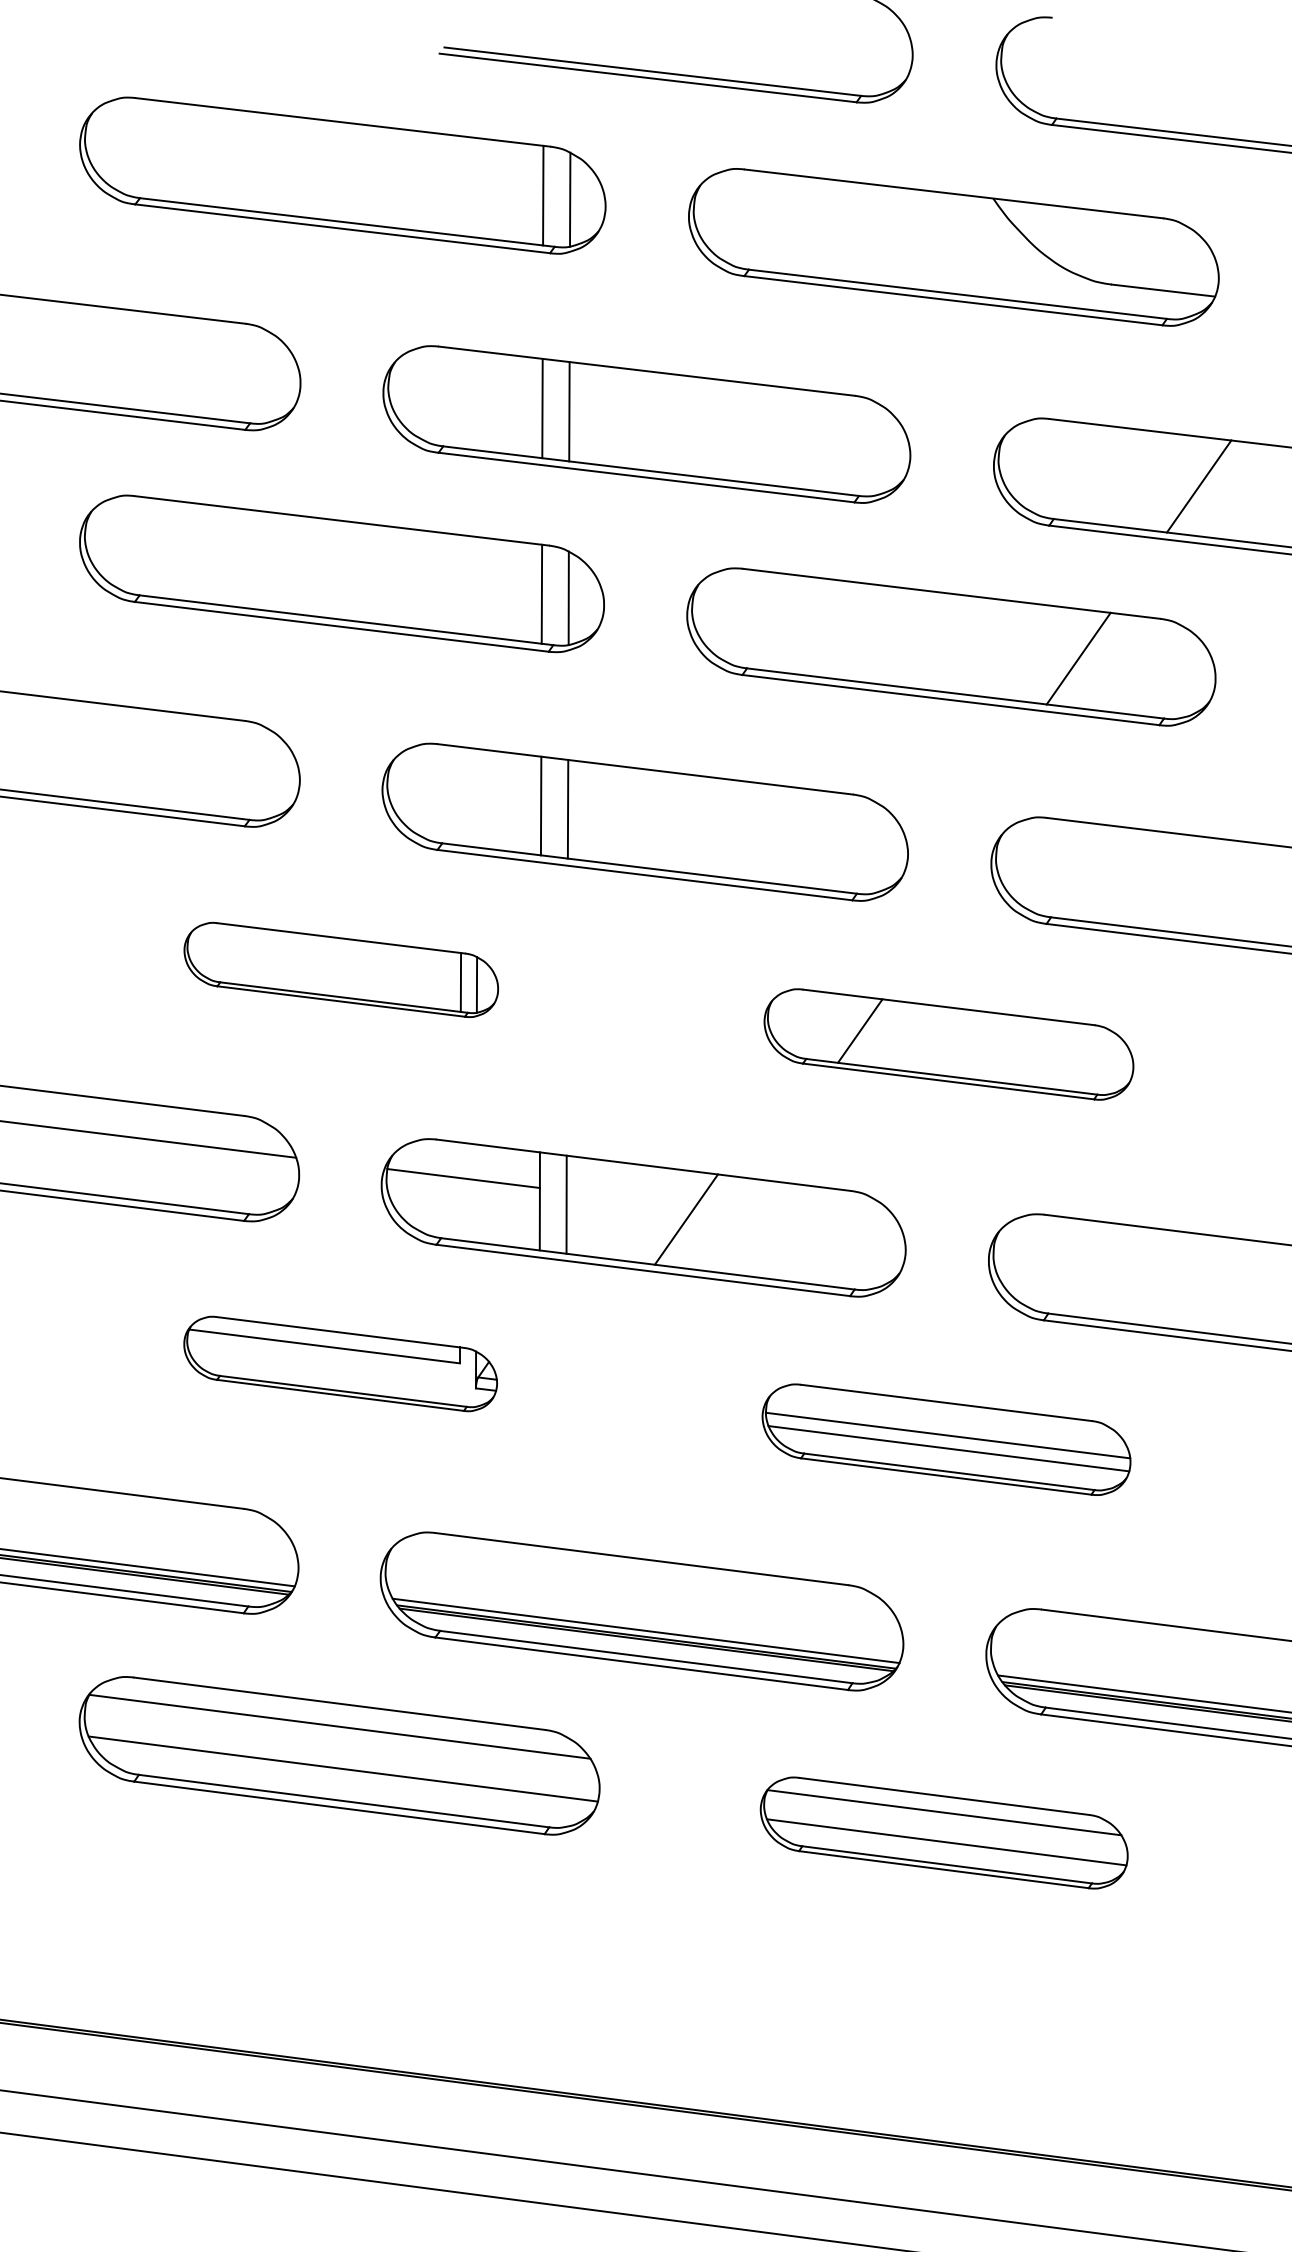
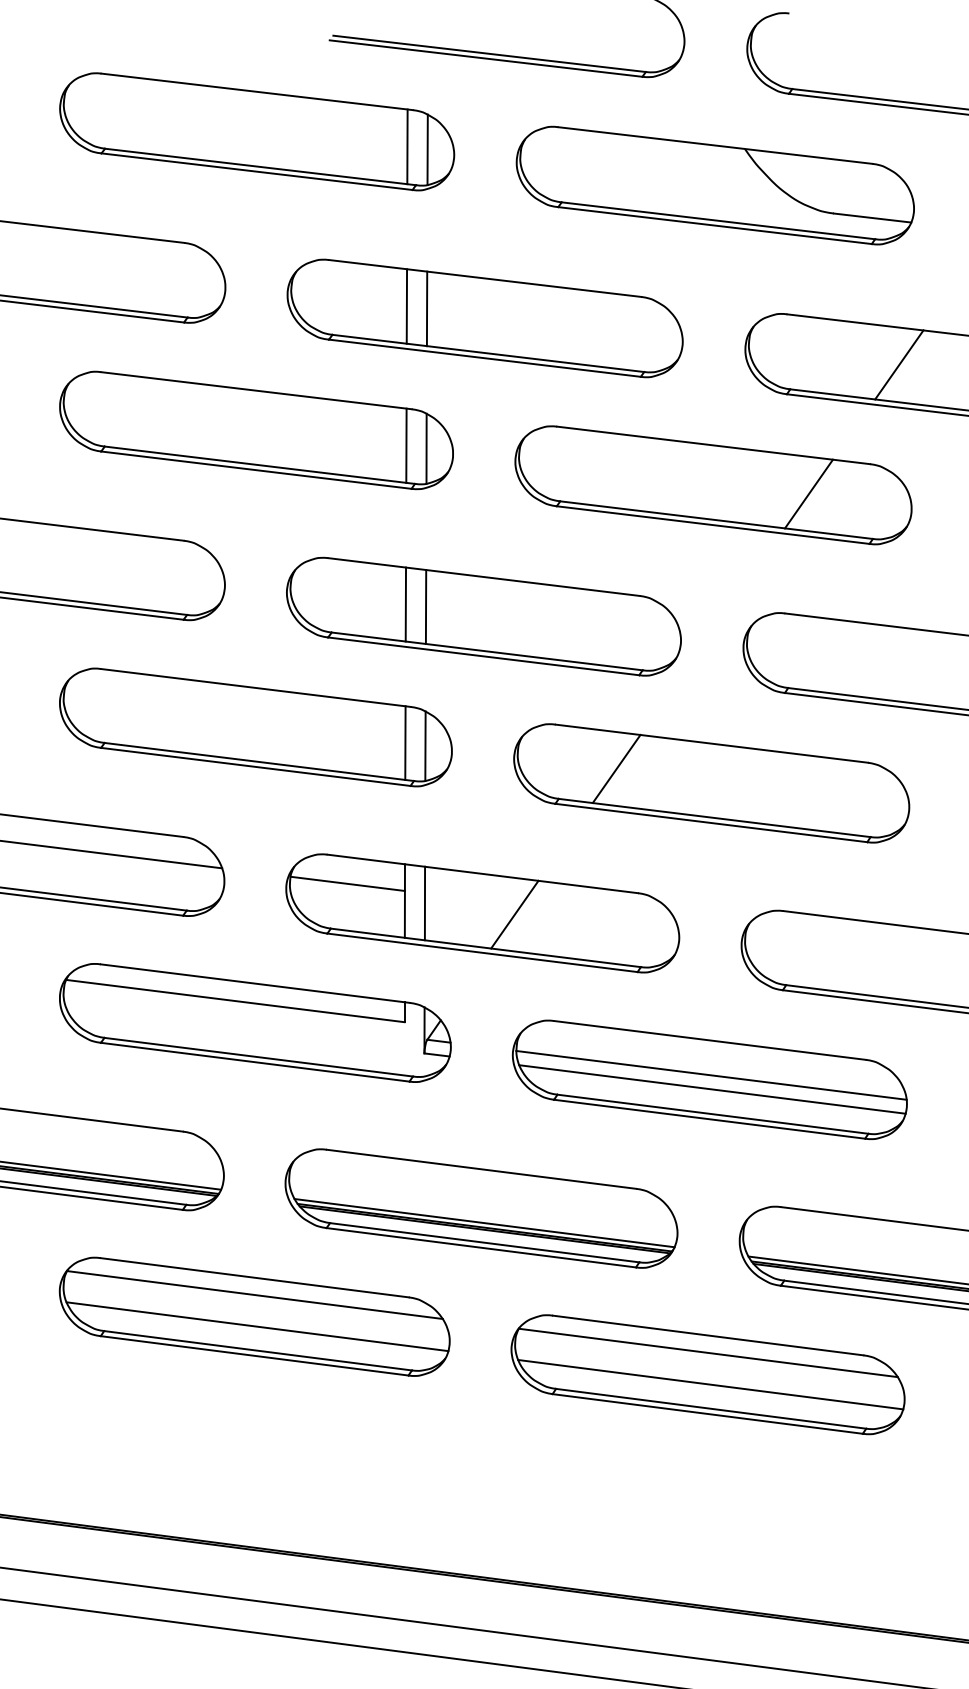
part: (341, 969) -> (256, 727), size x1.67
part: (948, 1044) -> (711, 783), size x1.43
part: (340, 1363) -> (255, 1022), size x1.67
part: (946, 1439) -> (709, 1079), size x1.43
part: (944, 1832) -> (708, 1374), size x1.43

